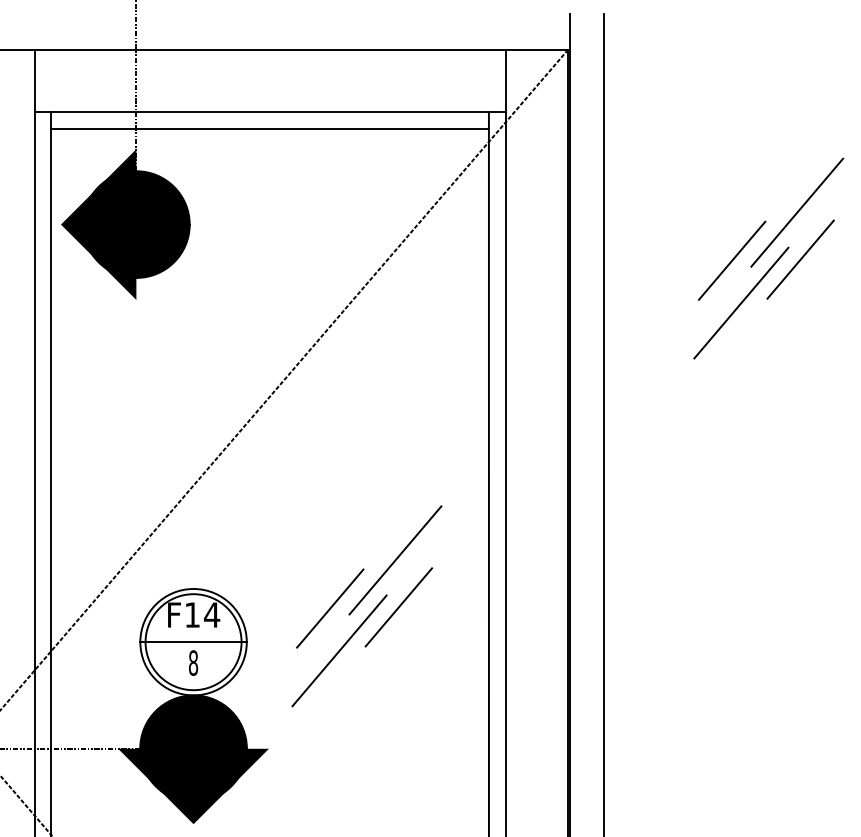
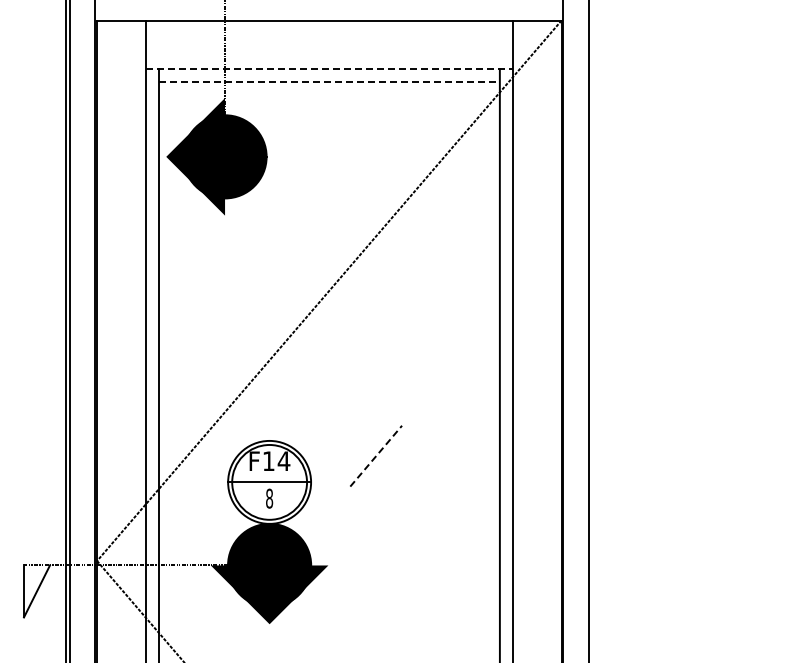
line: (270, 112) -> (329, 69), solid -> dashed
line: (270, 129) -> (329, 82), solid -> dashed
line: (796, 212) -> (739, 147), removed
line: (800, 258) -> (742, 183), removed
line: (732, 260) -> (689, 184), removed
line: (741, 302) -> (696, 217), removed
line: (394, 560) -> (426, 418), removed
line: (398, 606) -> (429, 454), removed
line: (330, 608) -> (376, 456), solid -> dashed
line: (339, 651) -> (383, 489), removed

